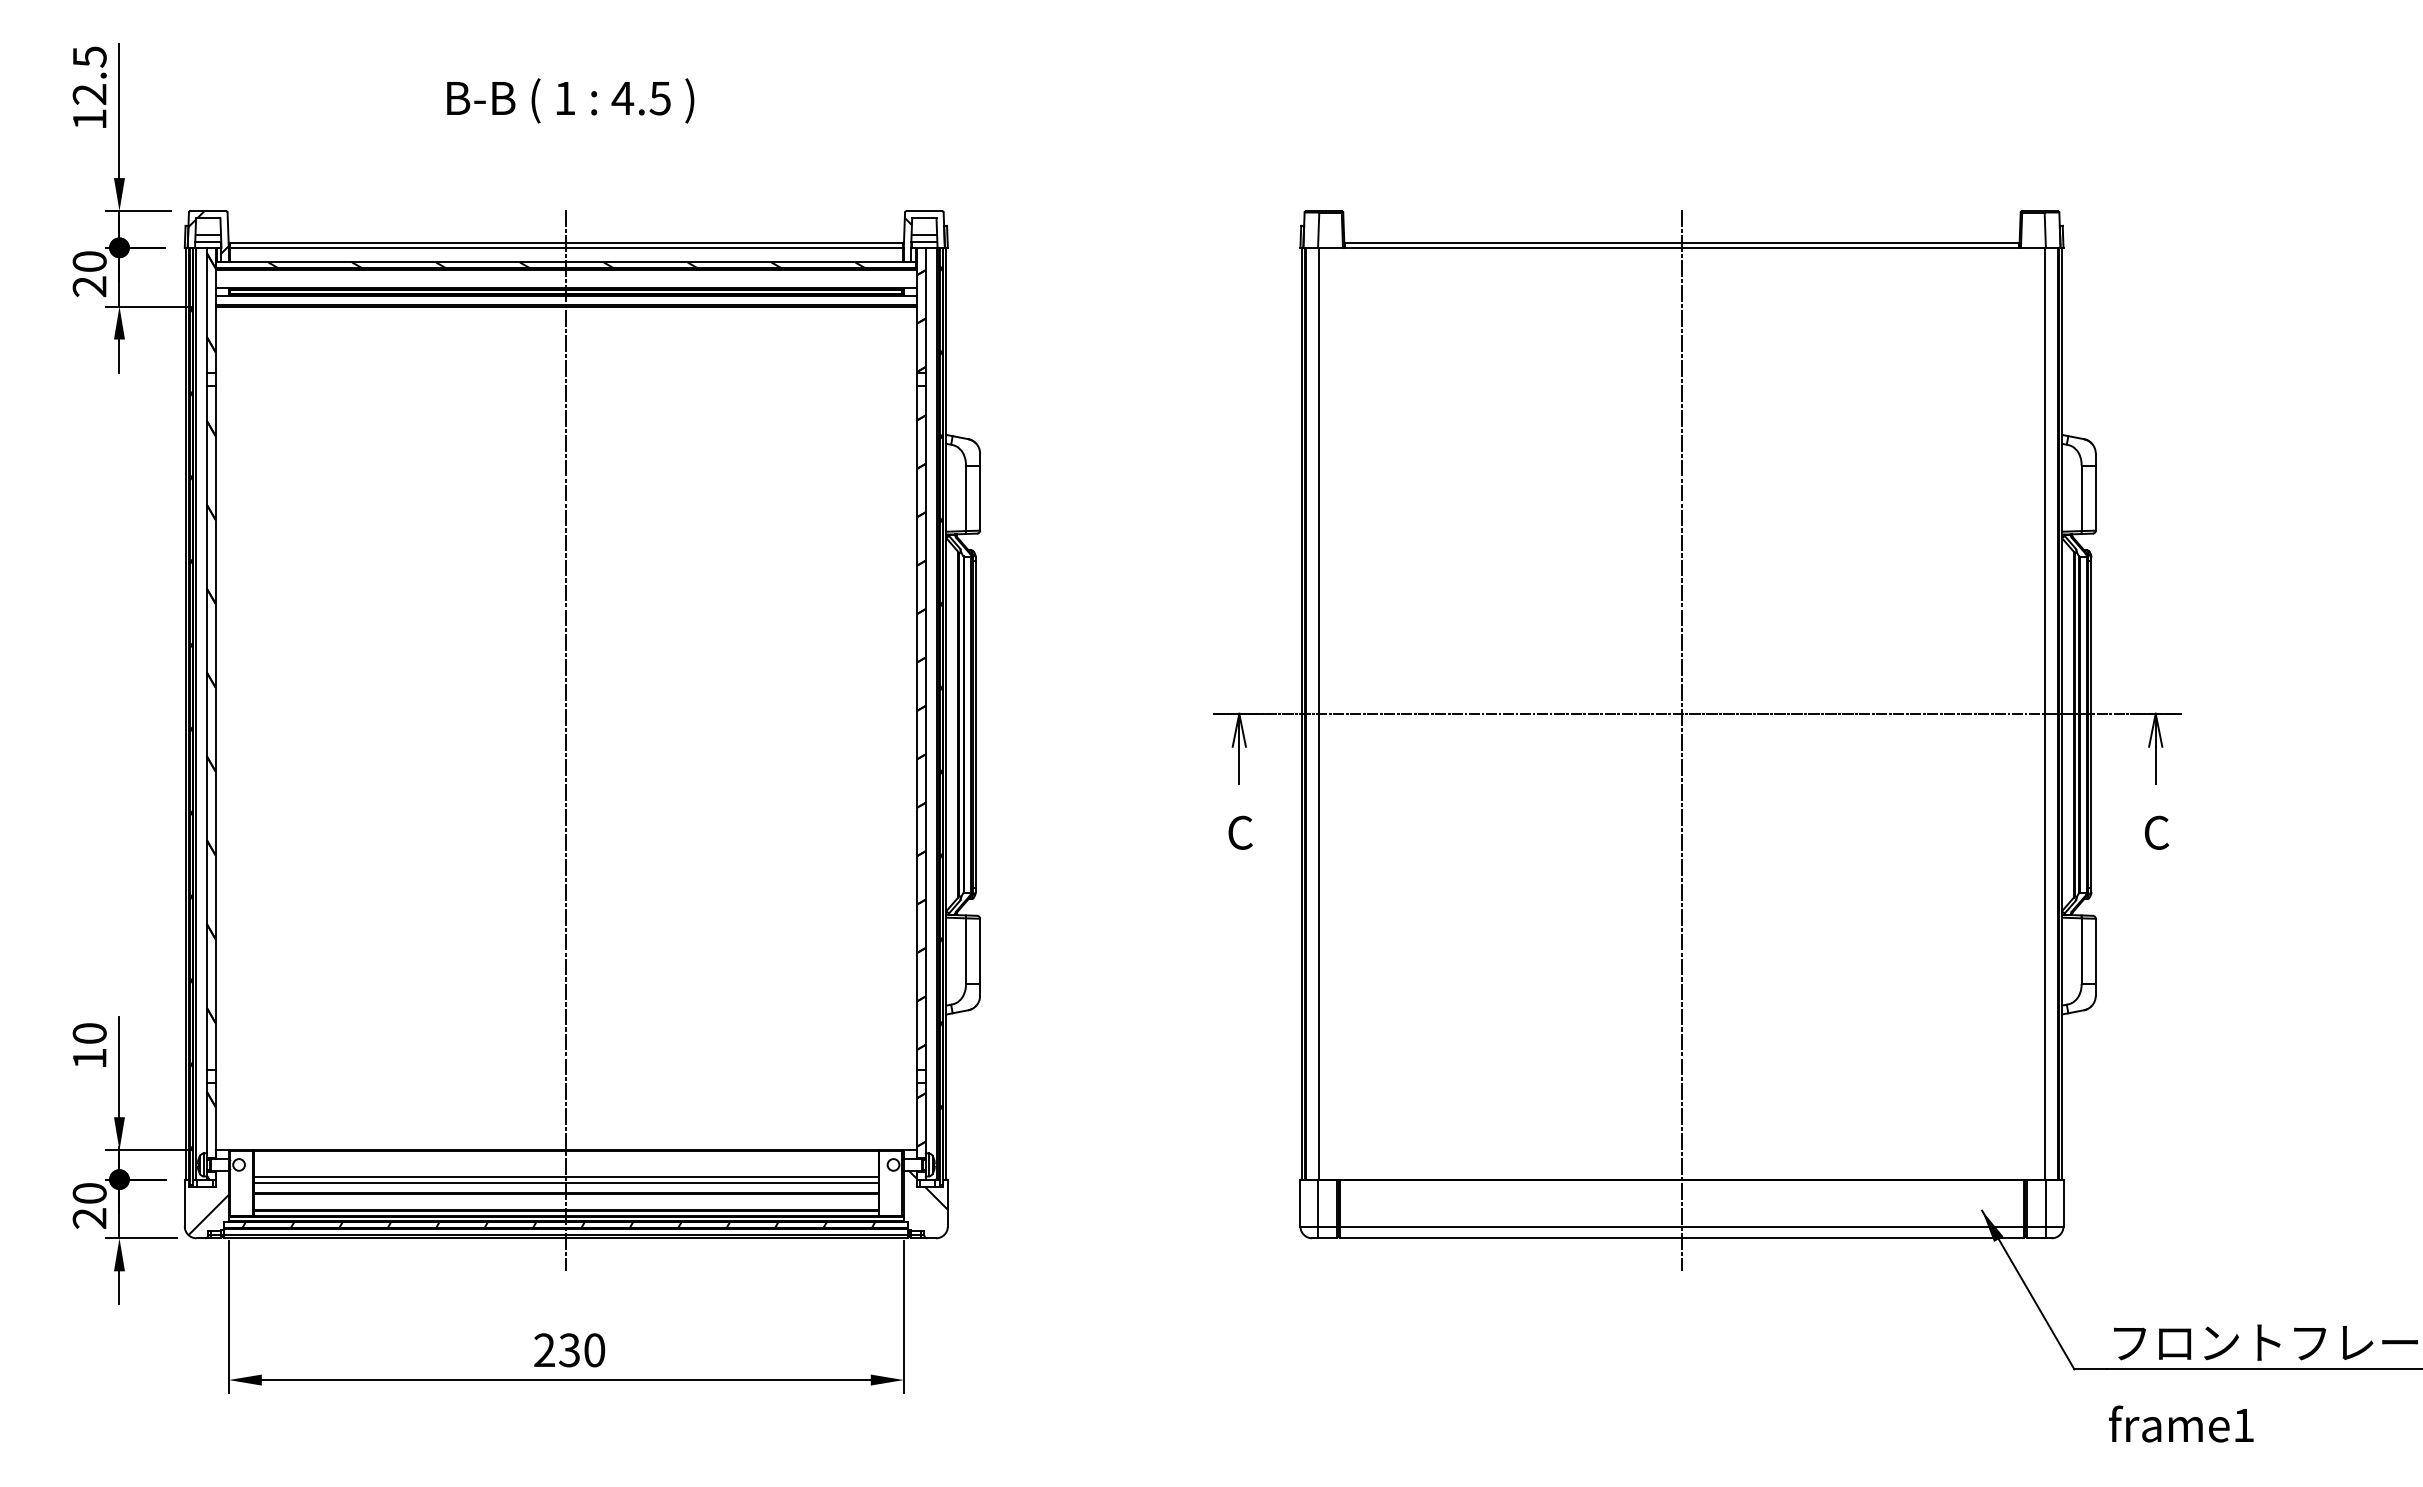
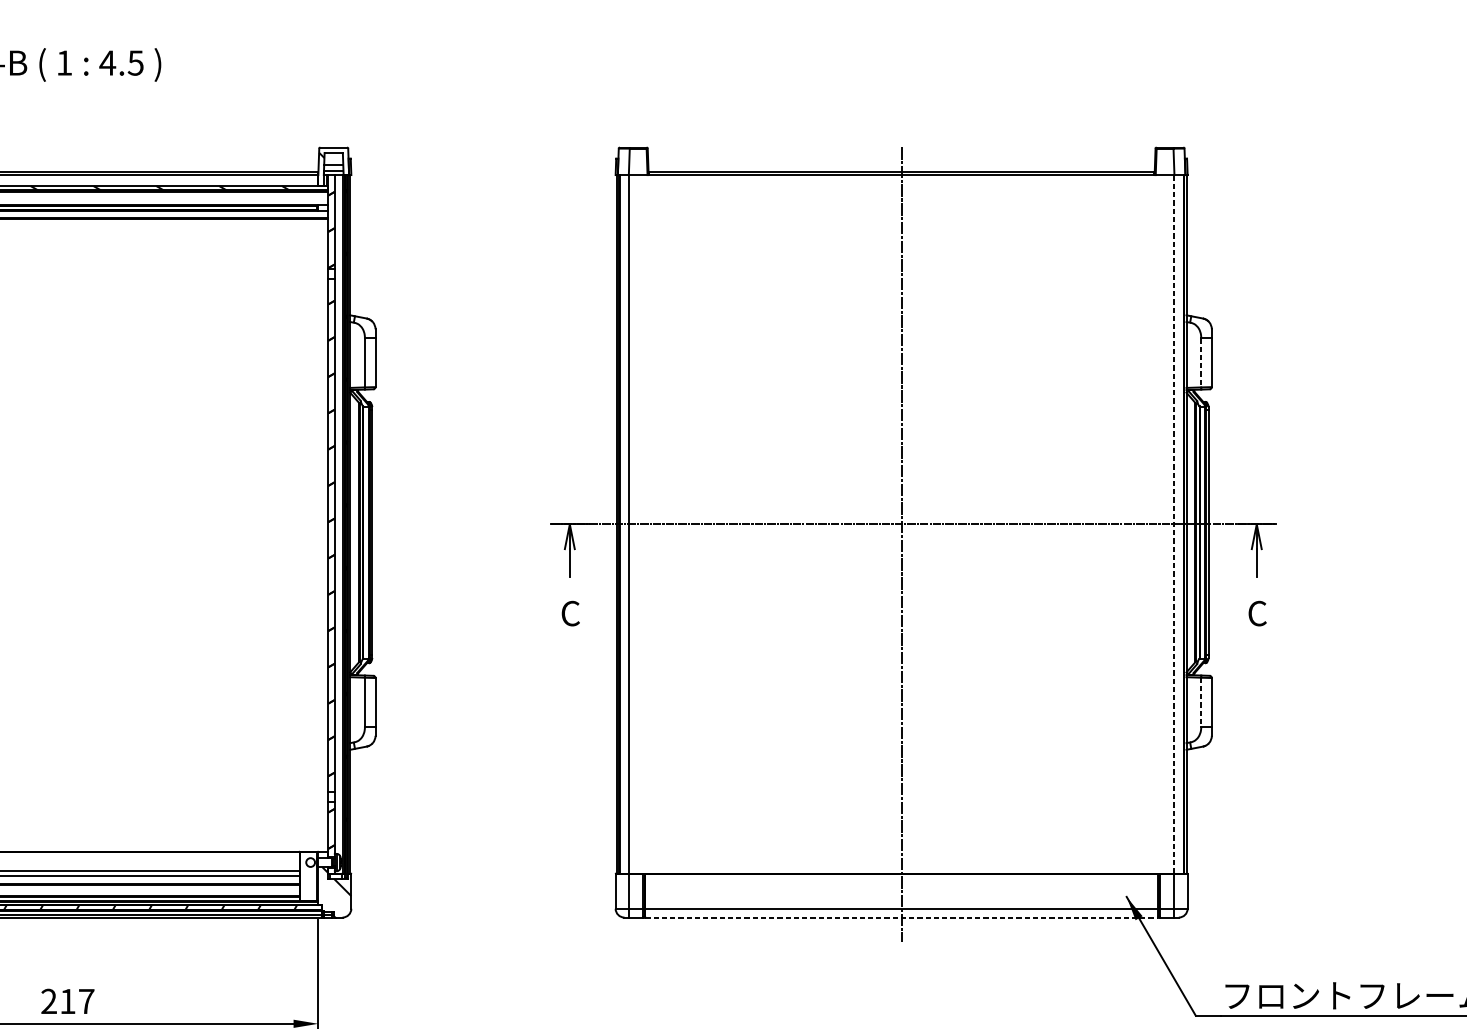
line: (2081, 498) -> (1201, 362), solid -> dashed
line: (2045, 713) -> (1174, 524), solid -> dashed
line: (566, 740) -> (65, 544), removed
line: (2081, 951) -> (1201, 702), solid -> dashed
line: (1681, 1238) -> (901, 917), solid -> dashed
text: (581, 1350) -> (76, 1001), 230 -> 217

